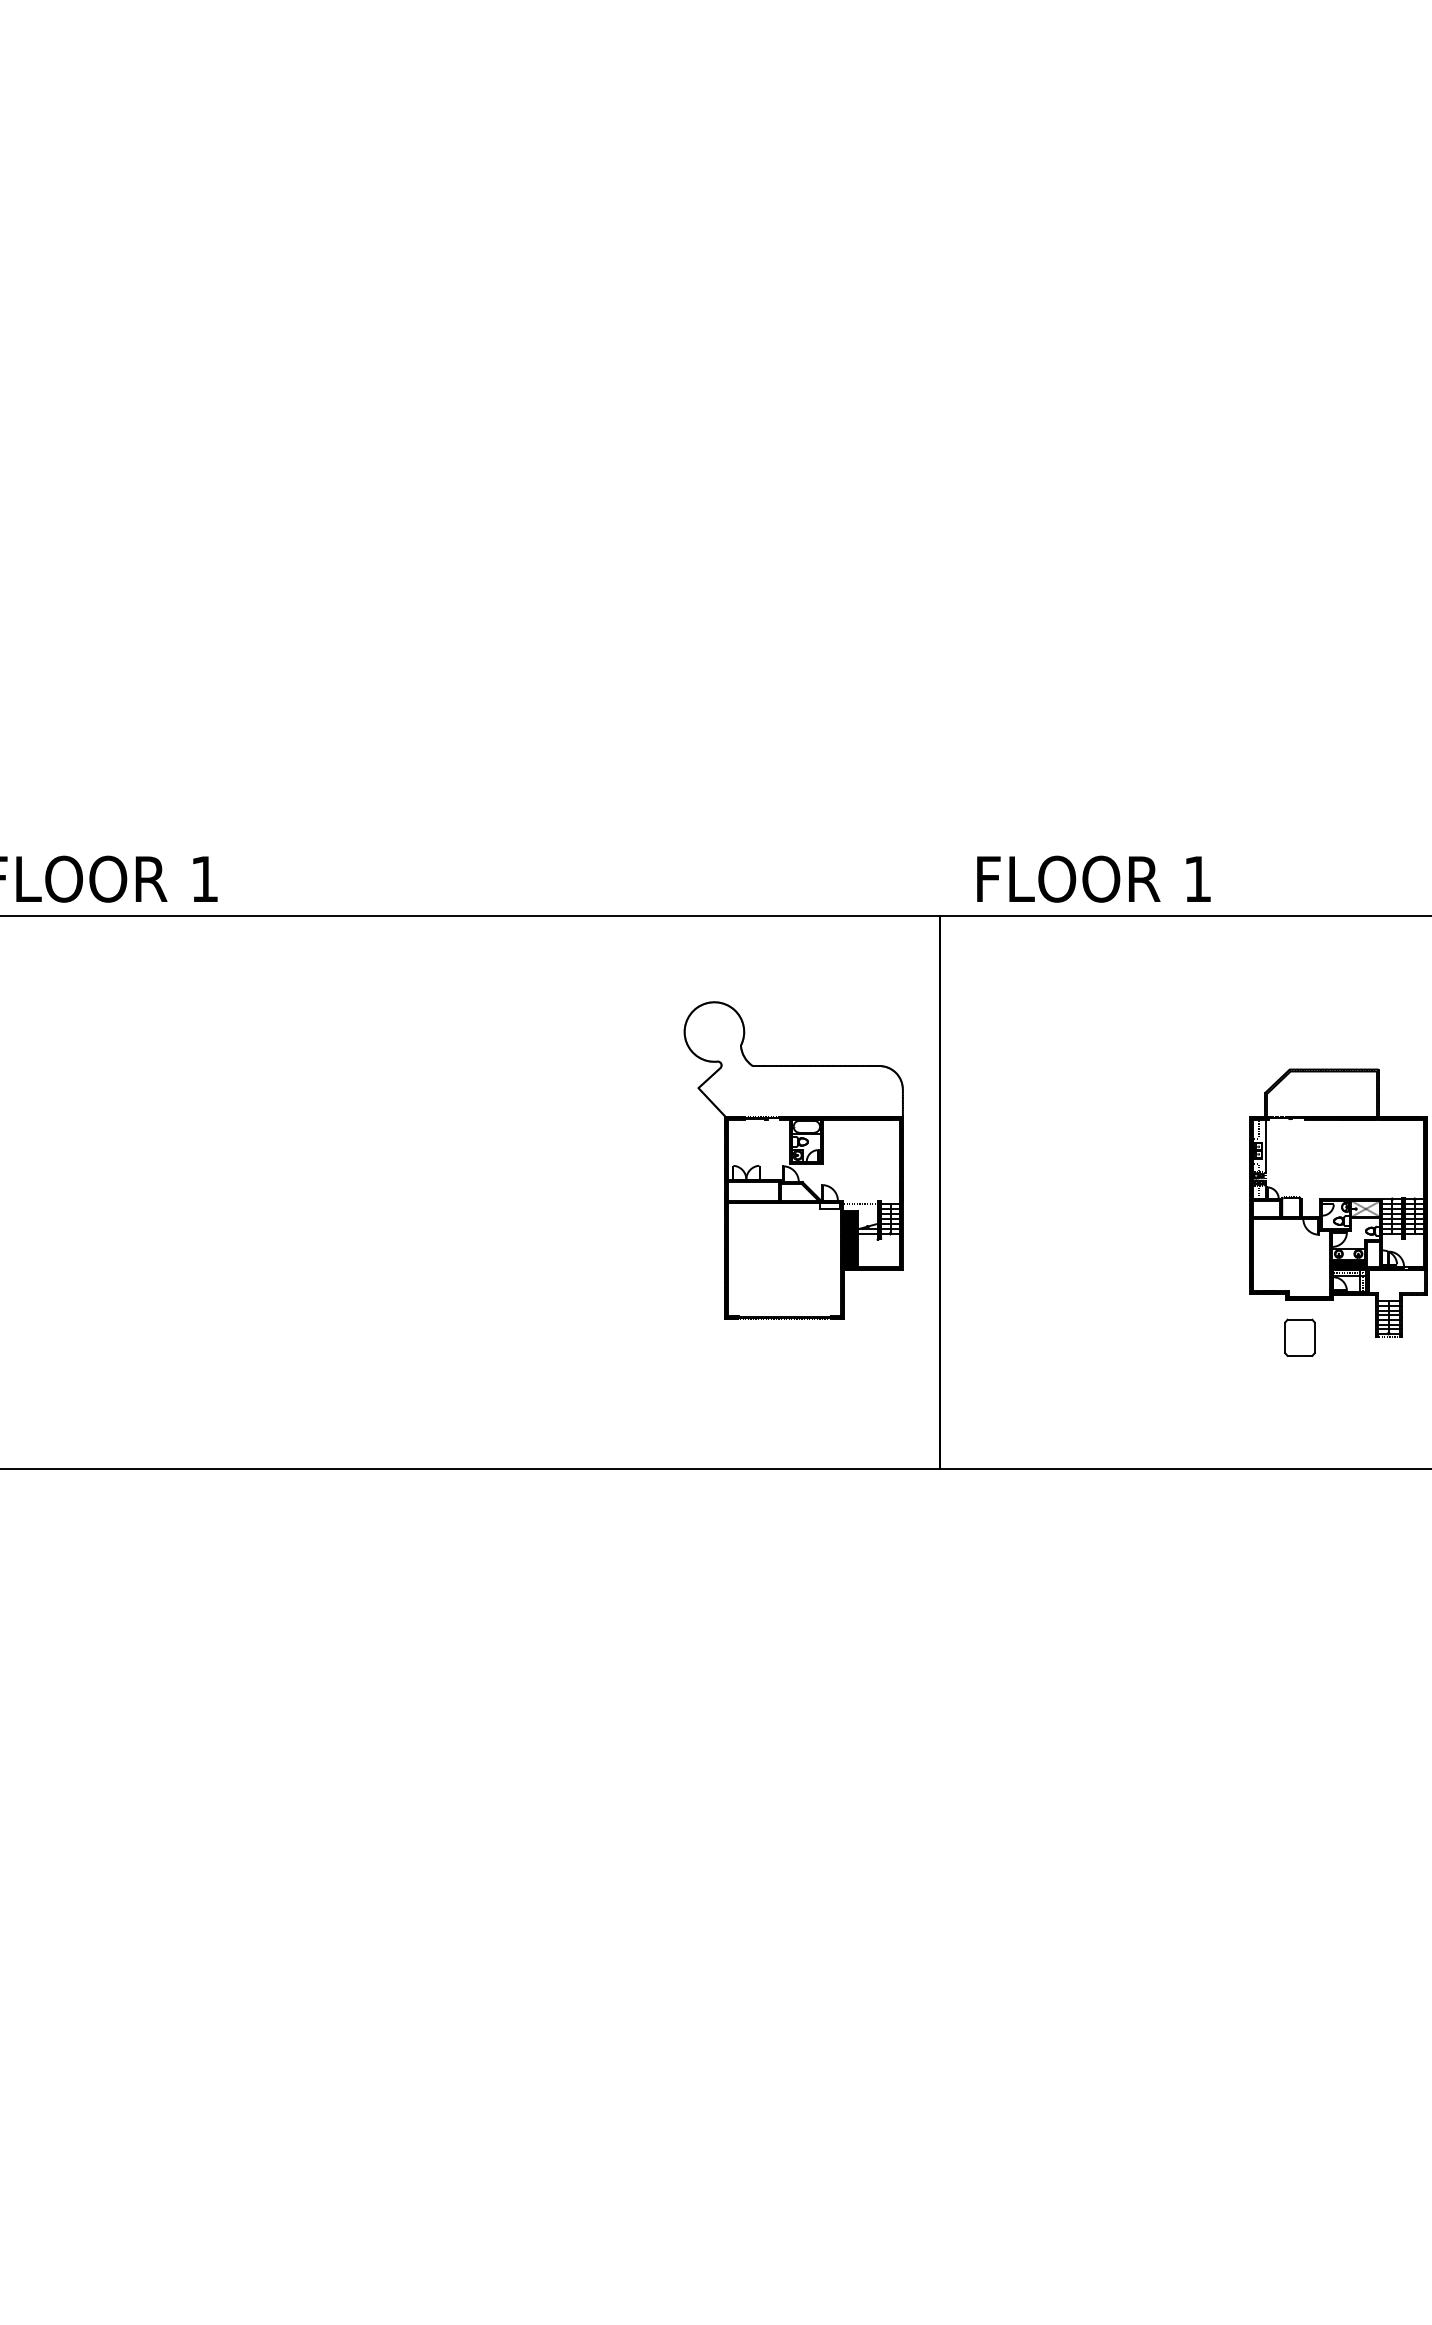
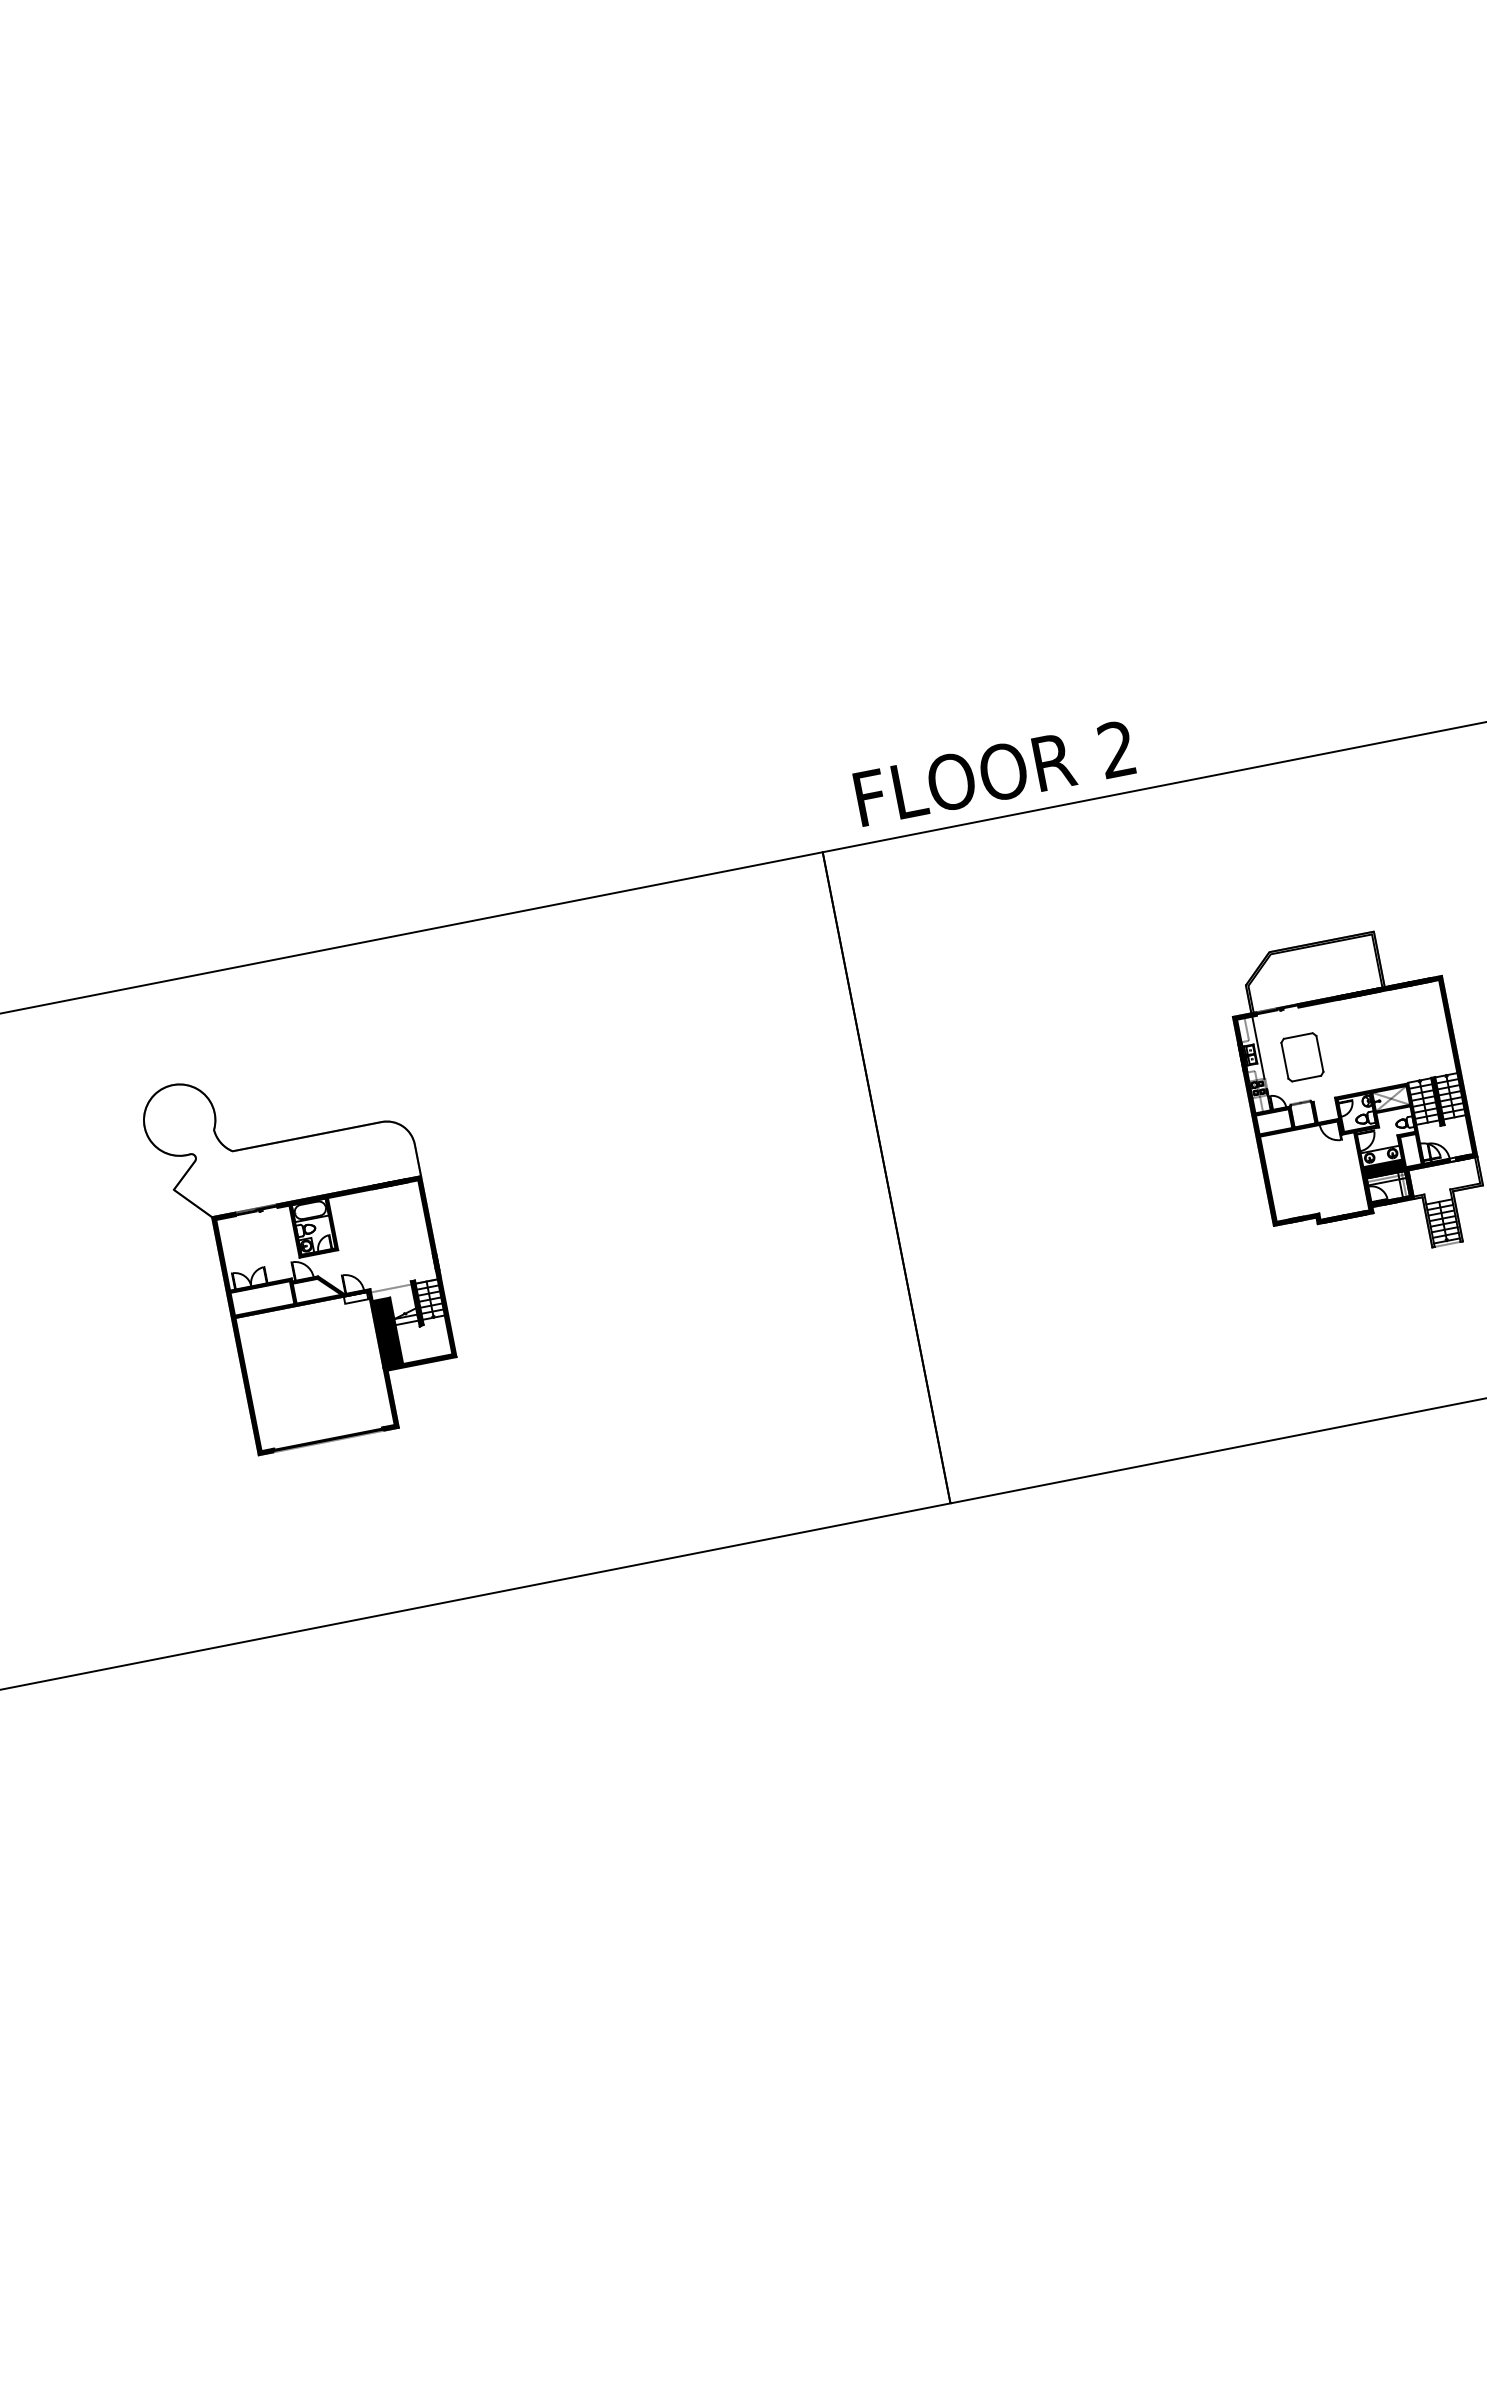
text: (1197, 878) -> (1116, 748), 1 -> 2
part: (793, 1160) -> (302, 1253), moved
part: (1299, 1337) -> (1301, 1057), moved

